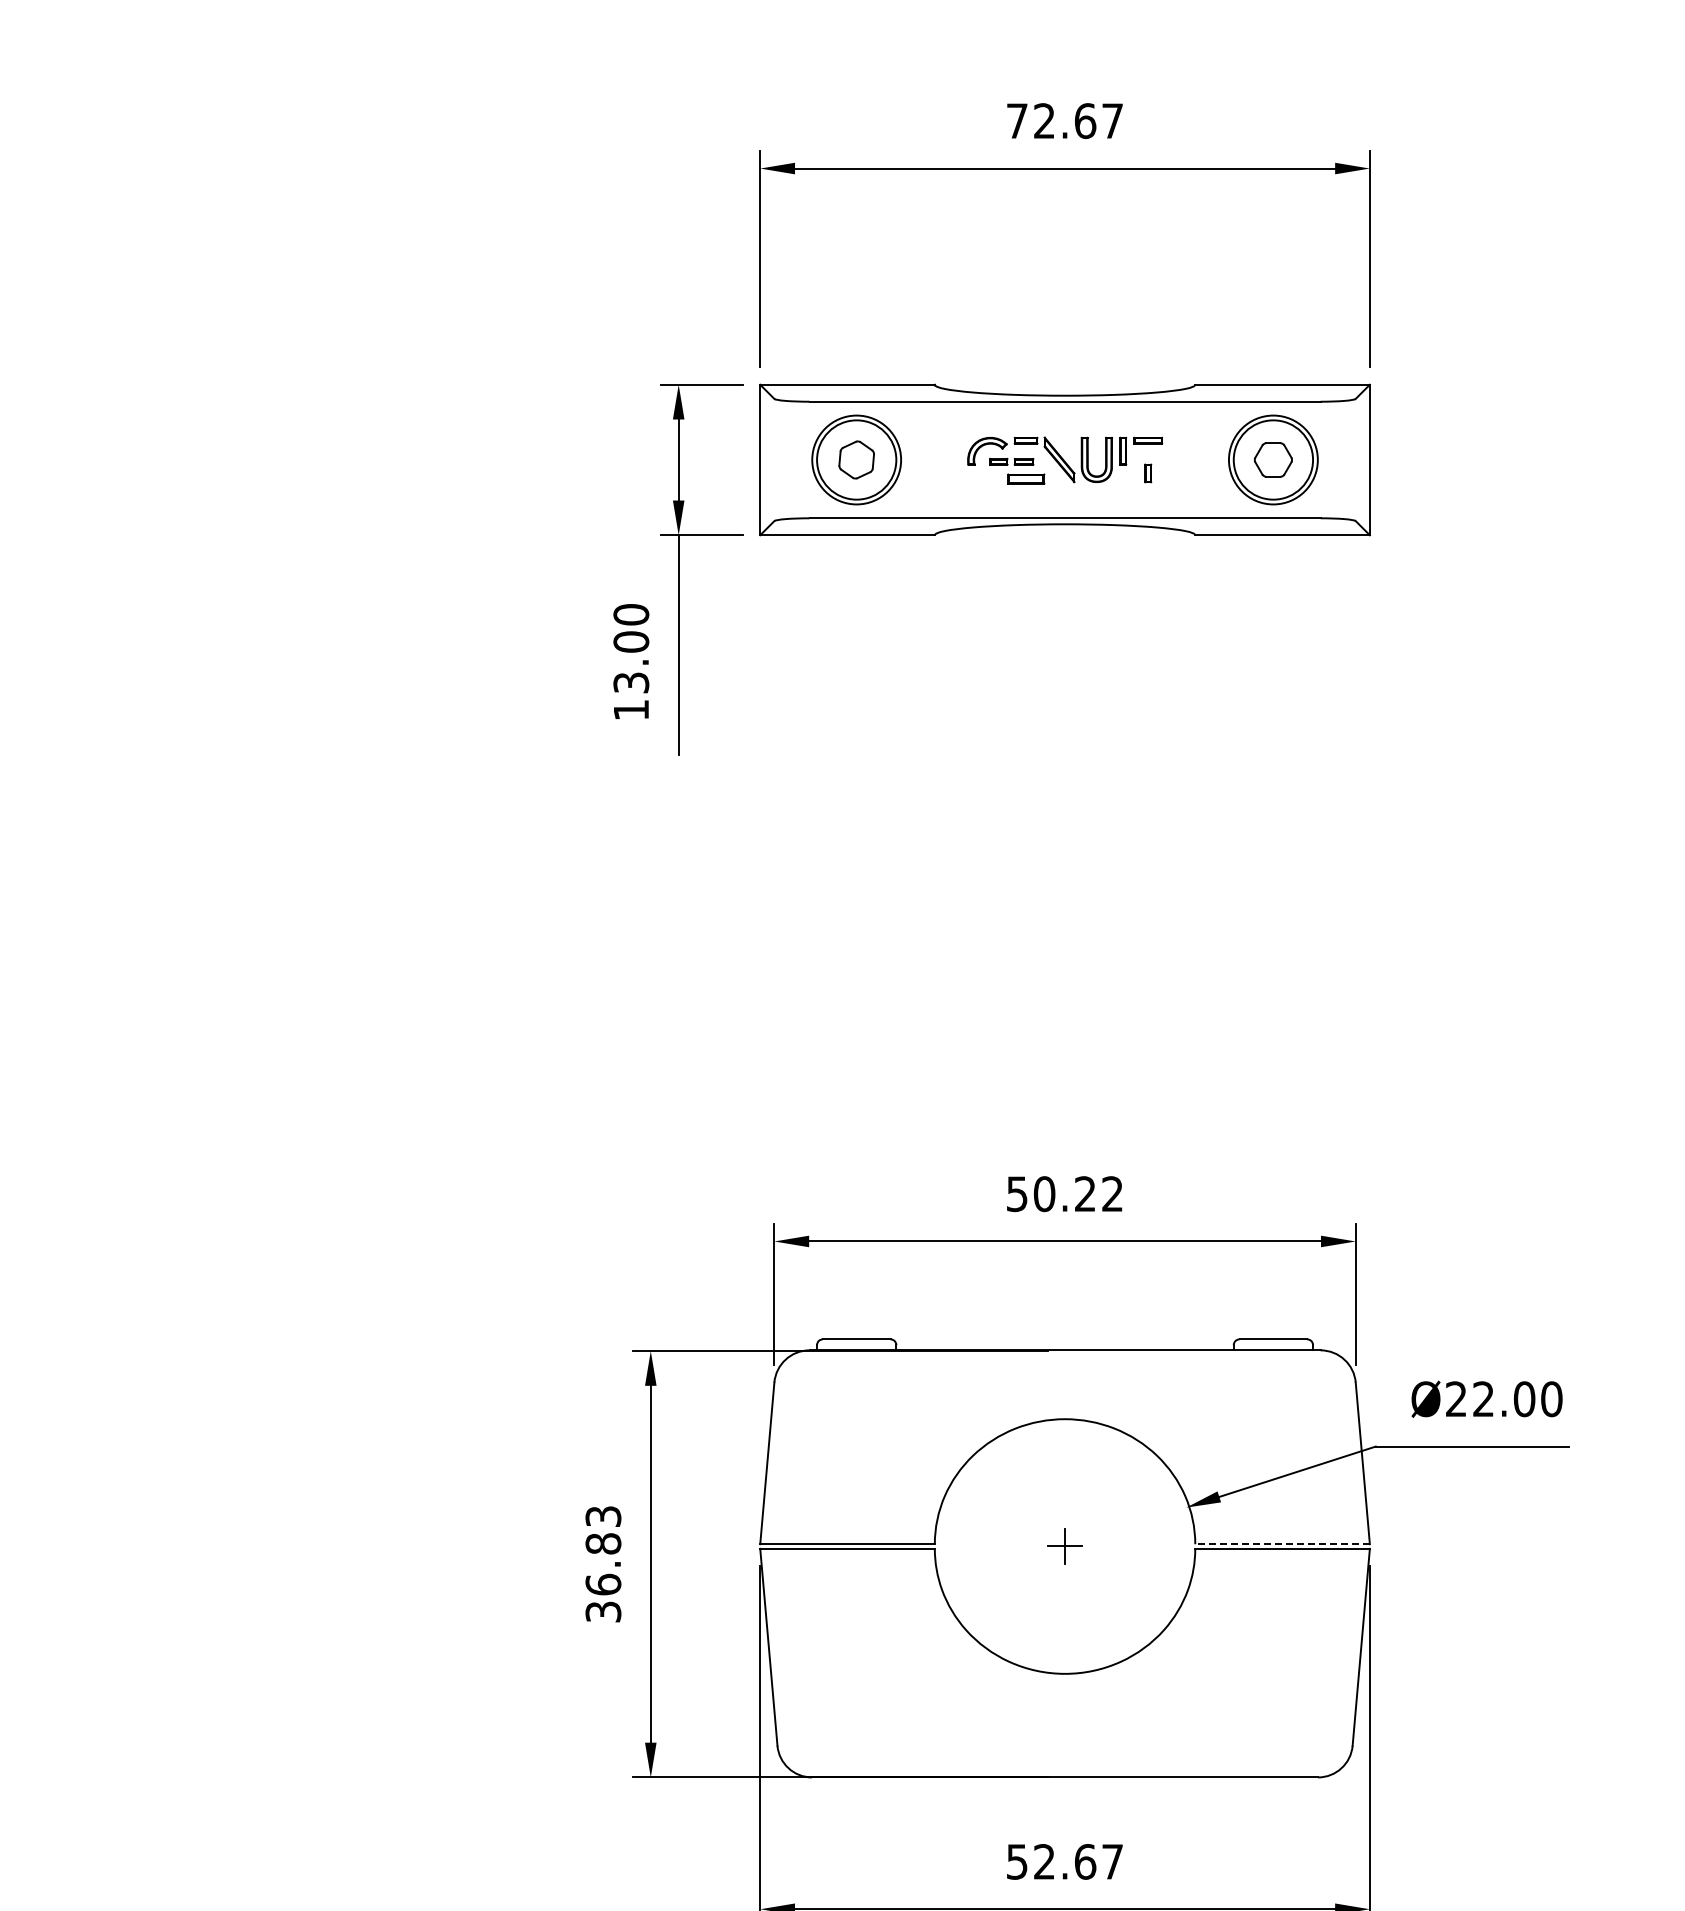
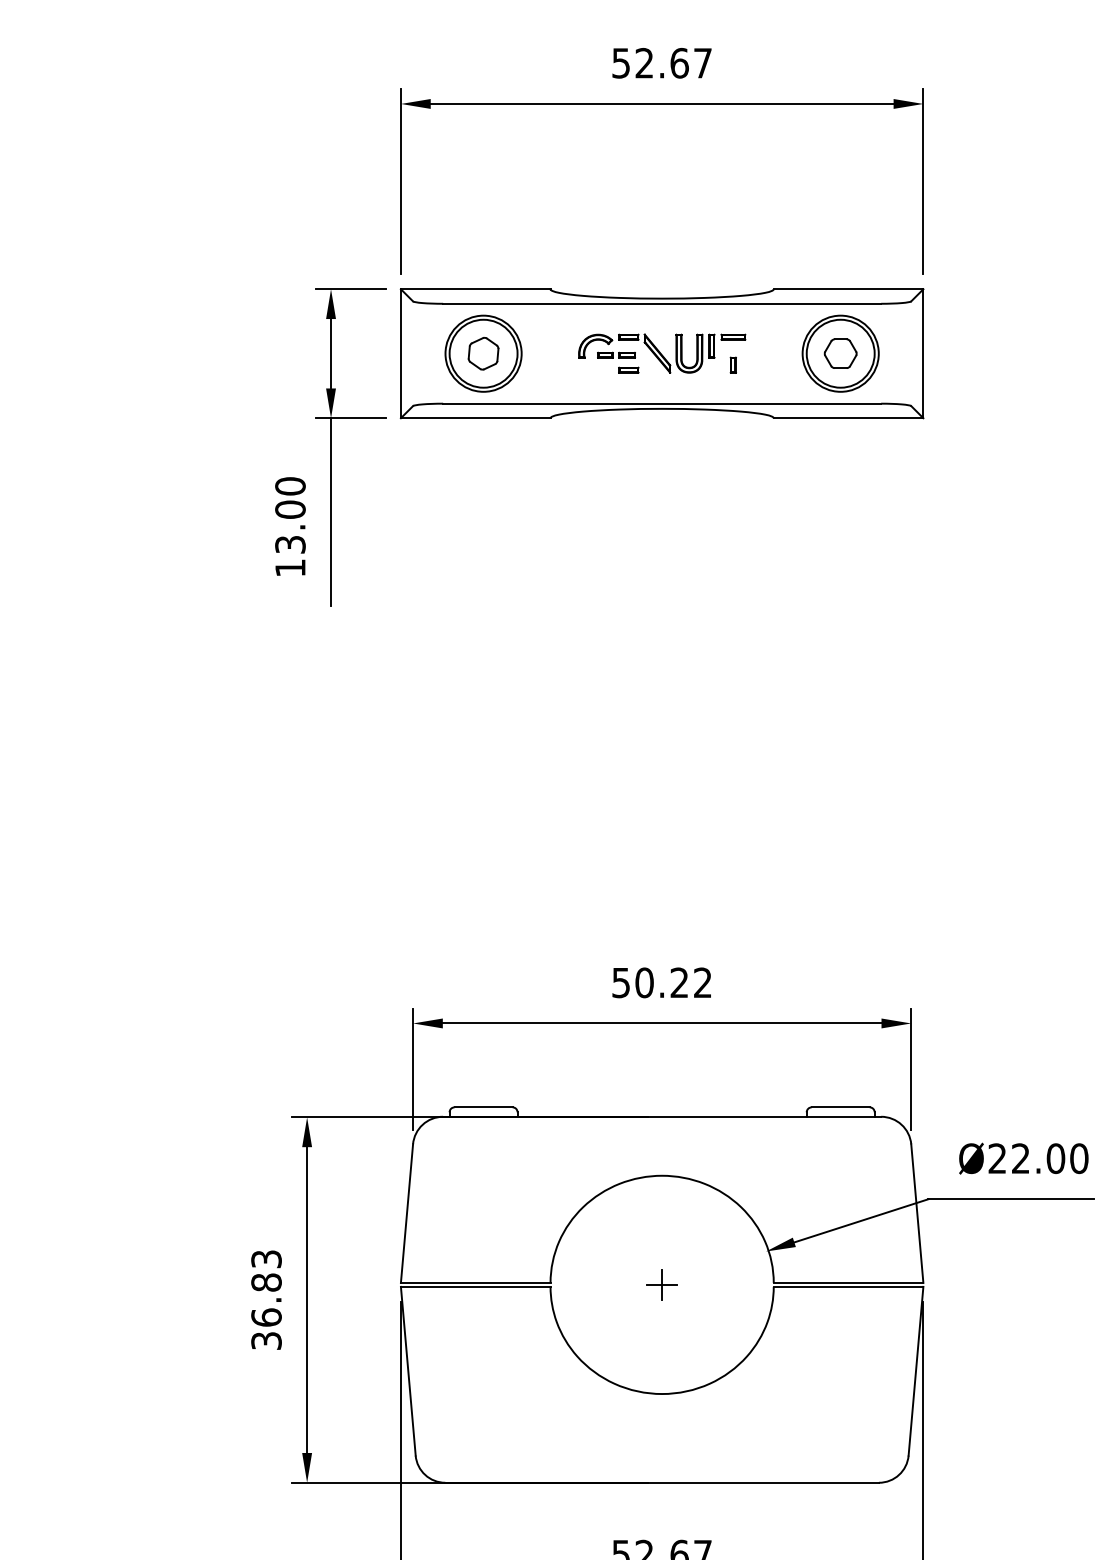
text: (1017, 121) -> (621, 63), 72.67 -> 52.67
part: (1025, 479) -> (628, 370), size x0.62
line: (1282, 1544) -> (848, 1283), dashed -> solid

